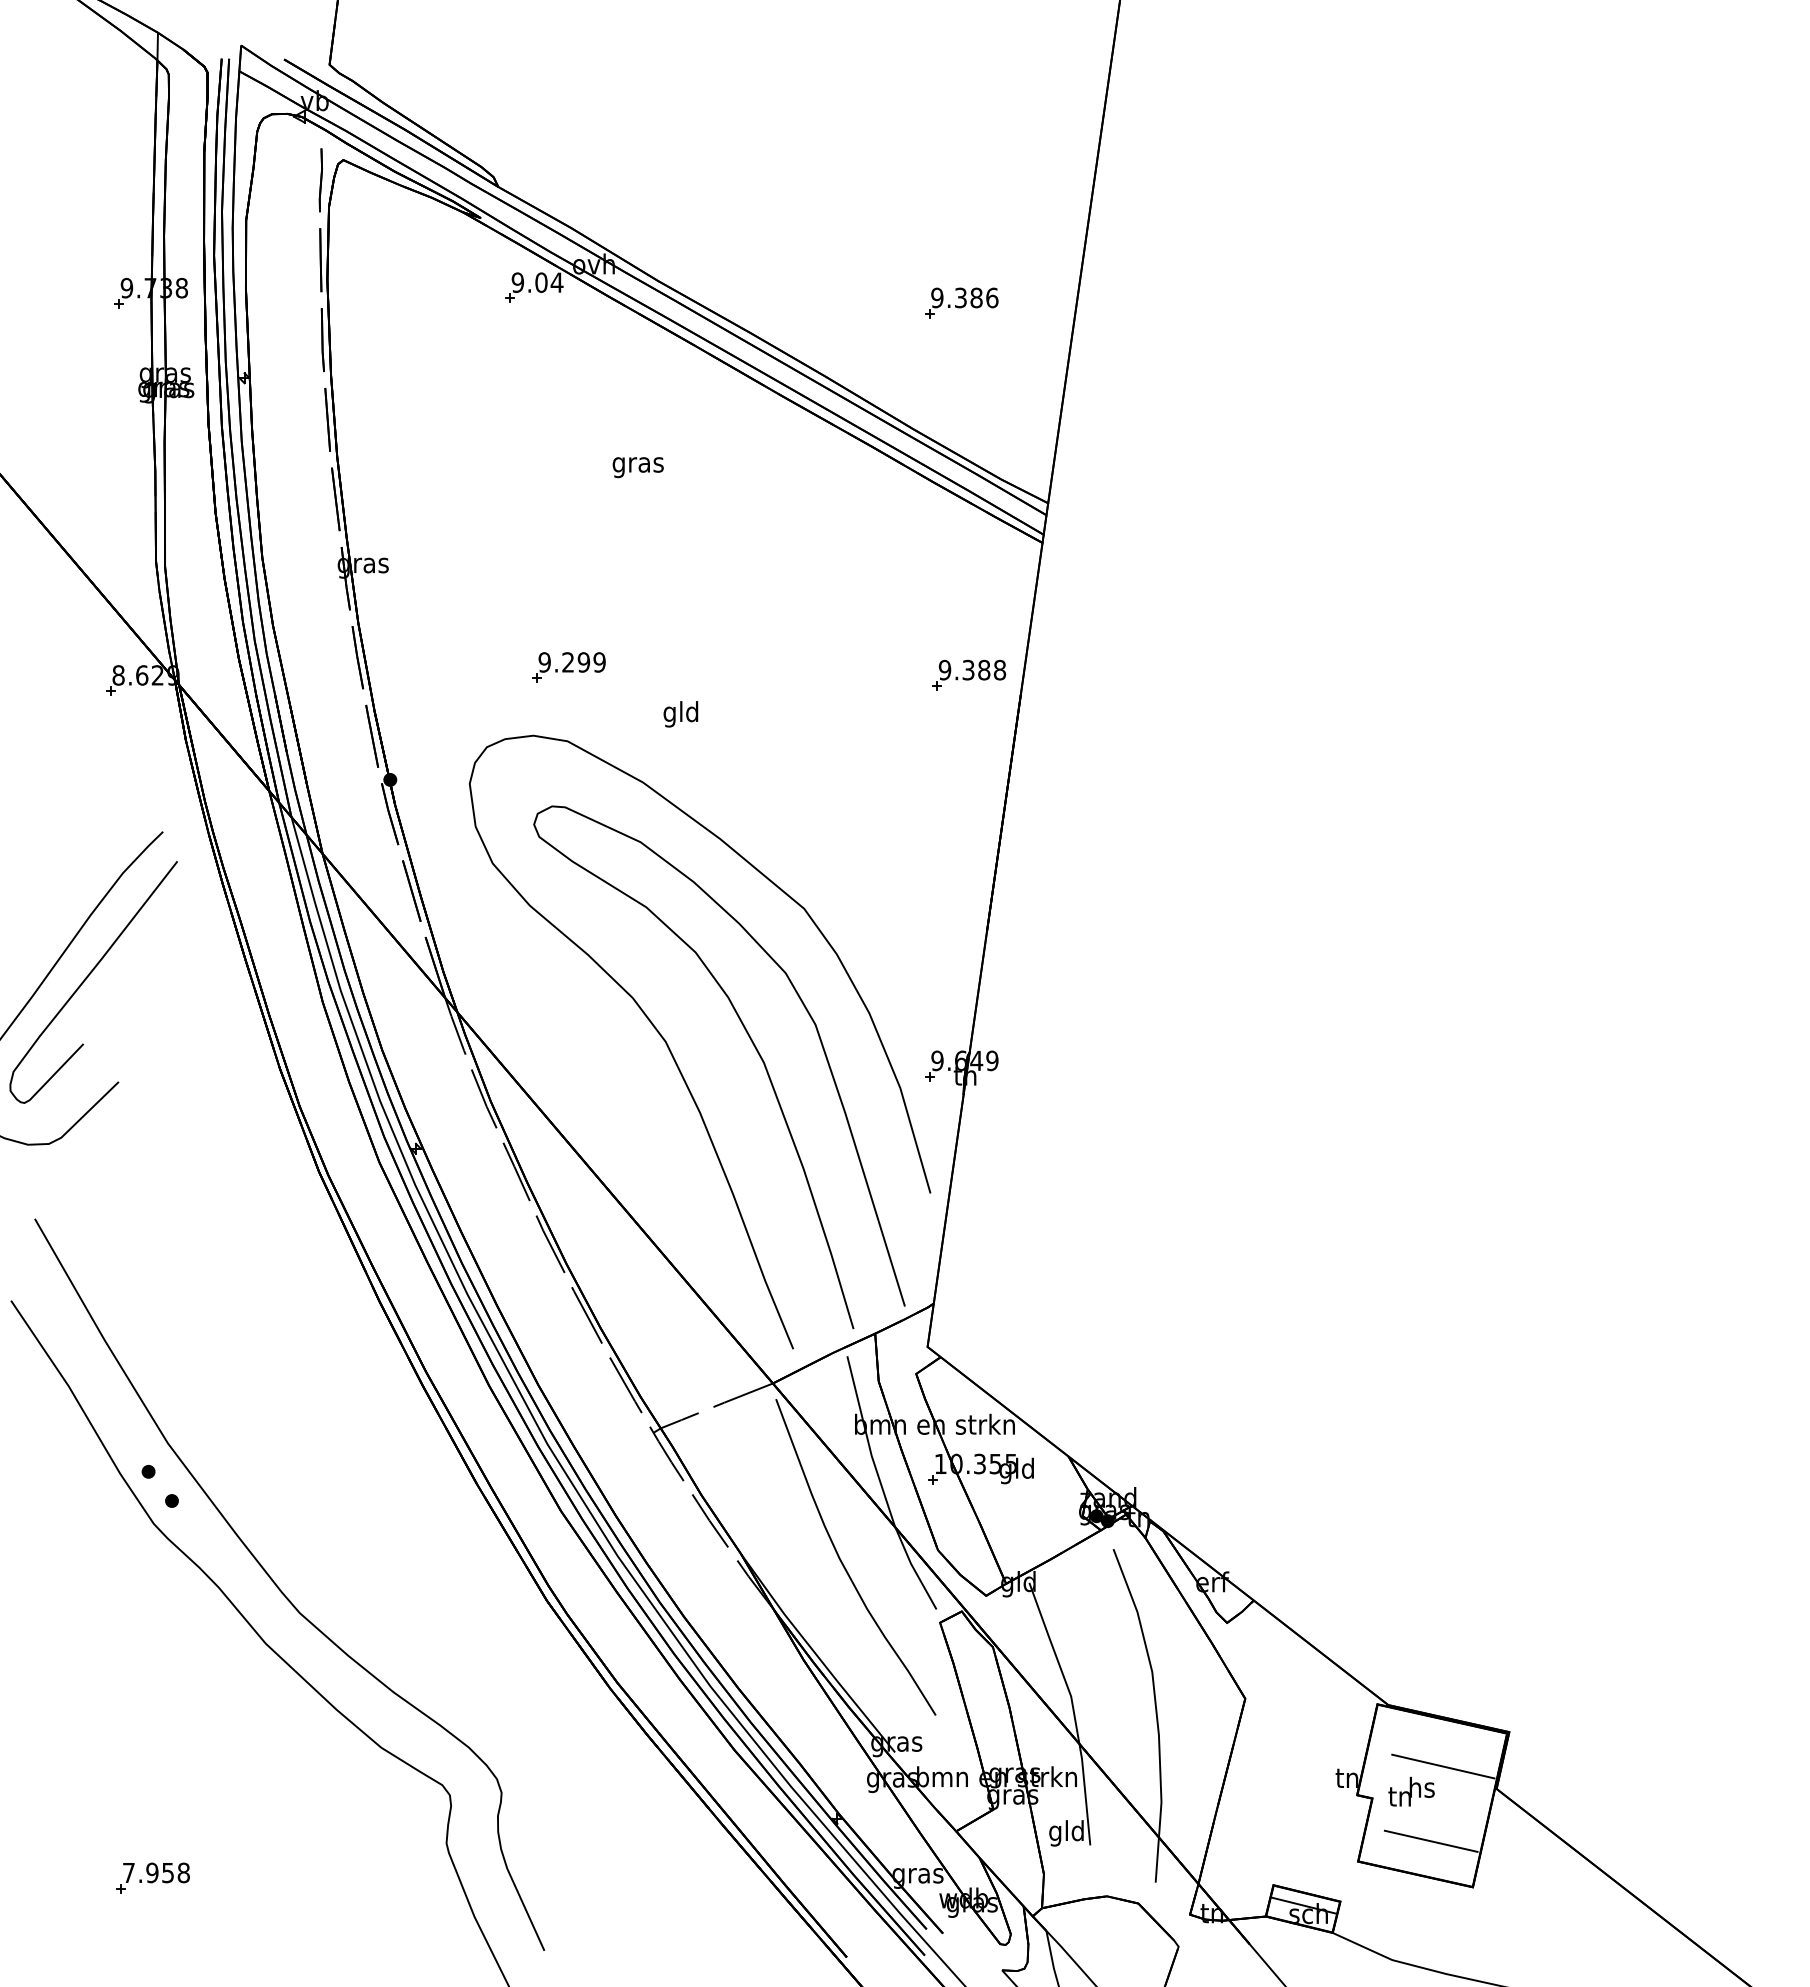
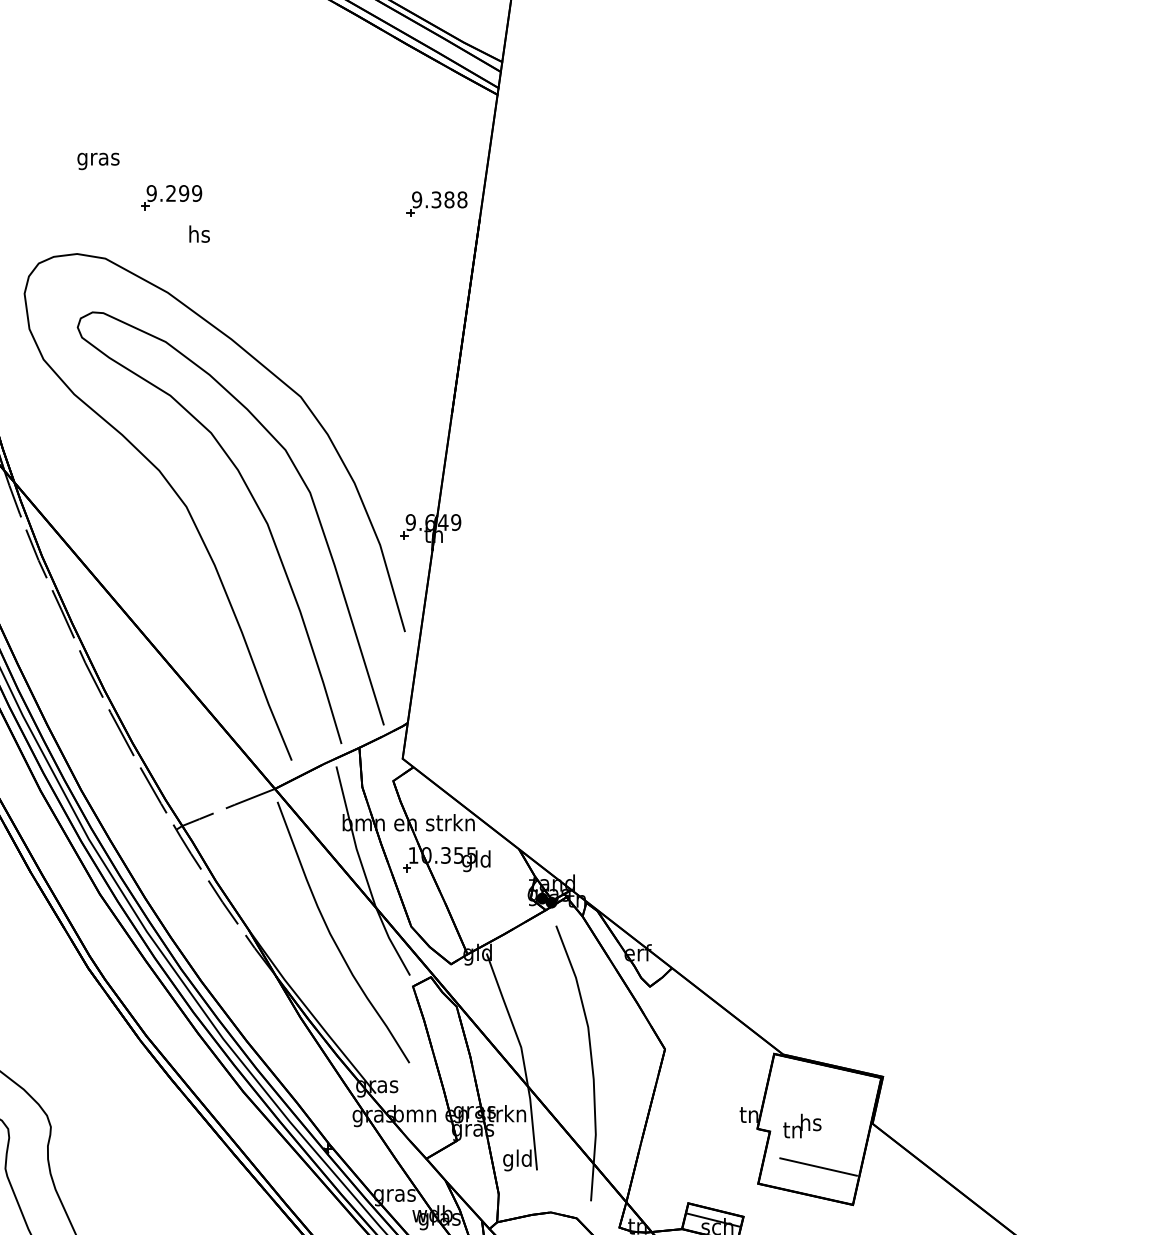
text: (637, 467) -> (97, 161), moved
part: (568, 667) -> (171, 197), moved
text: (680, 714) -> (198, 236), gld -> hs
line: (1443, 1766) -> (828, 1105), removed

